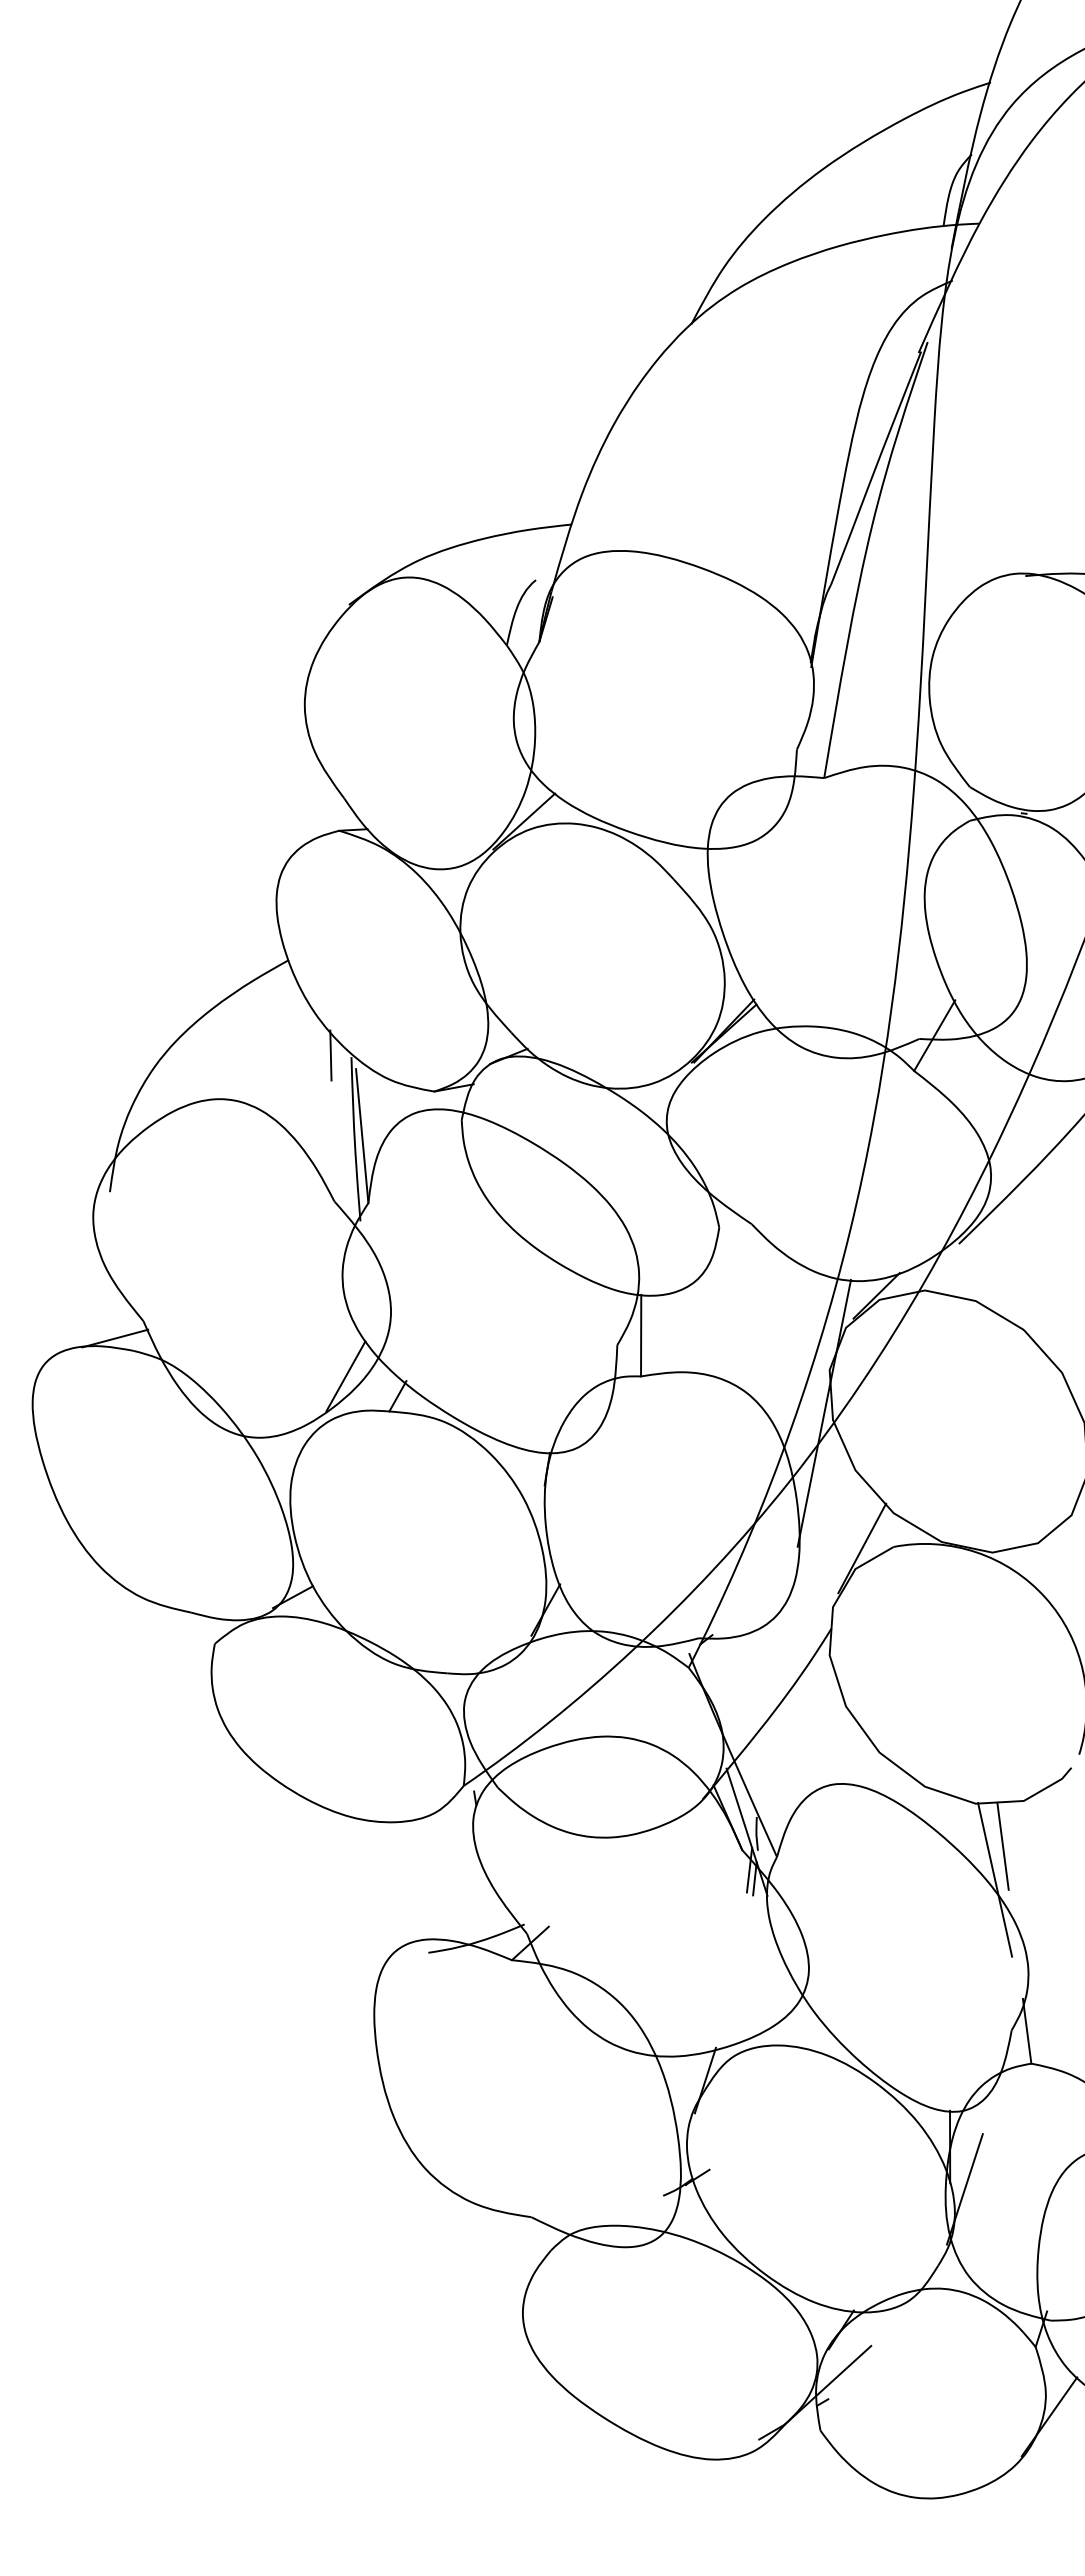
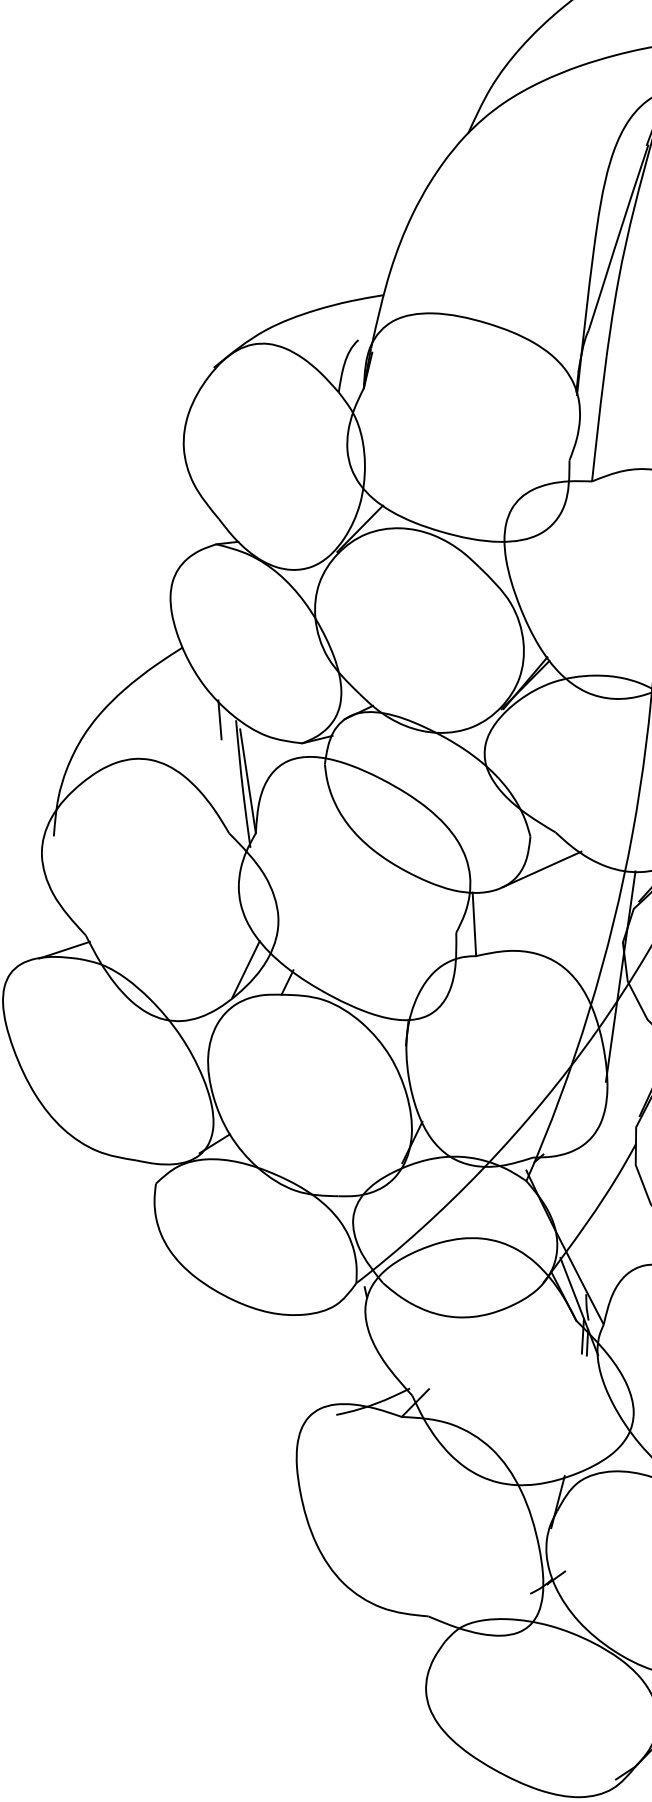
line: (731, 1270) -> (541, 869), added

